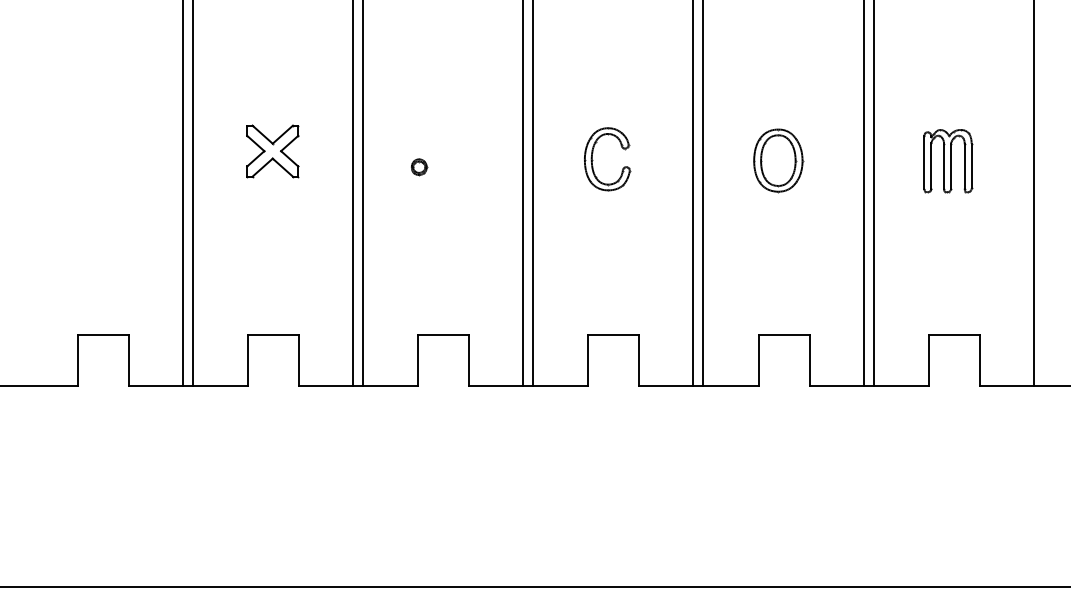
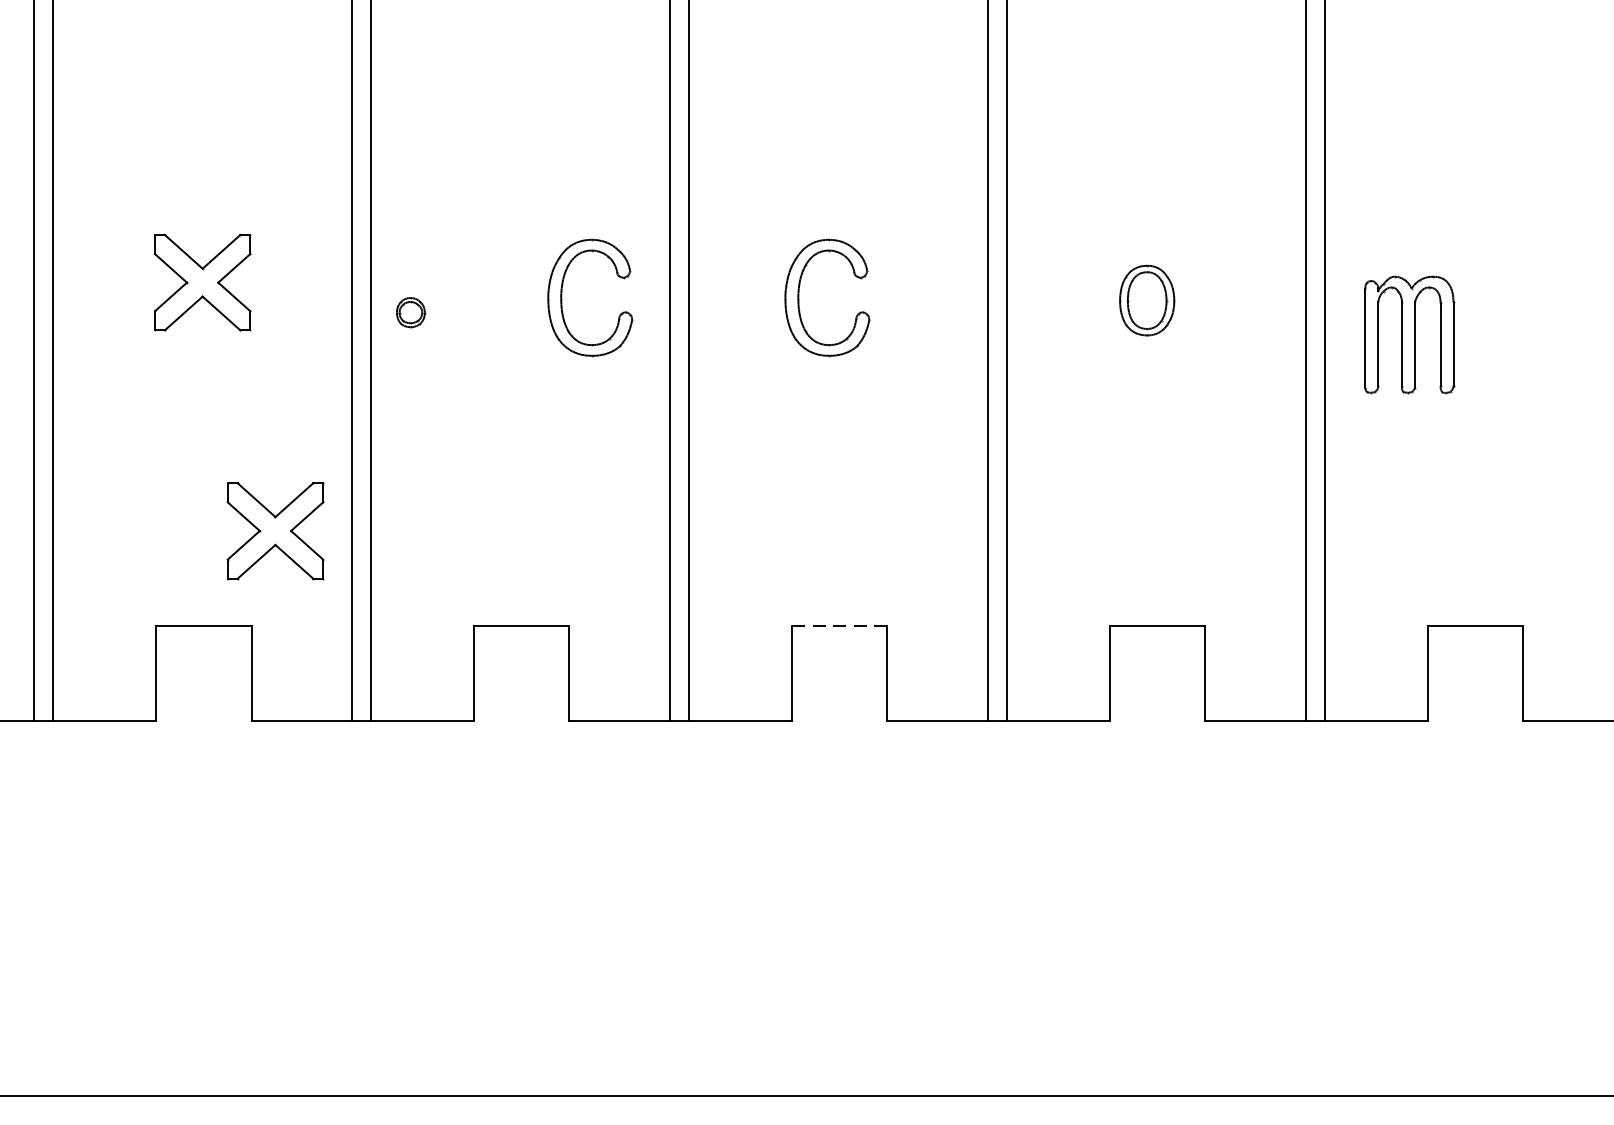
part: (466, 160) -> (564, 300), added
part: (778, 160) -> (1146, 300), size x0.6
part: (948, 161) -> (1410, 335), moved
part: (419, 167) -> (411, 313), moved
part: (311, 284) -> (274, 531), added
line: (613, 335) -> (838, 626), solid -> dashed

